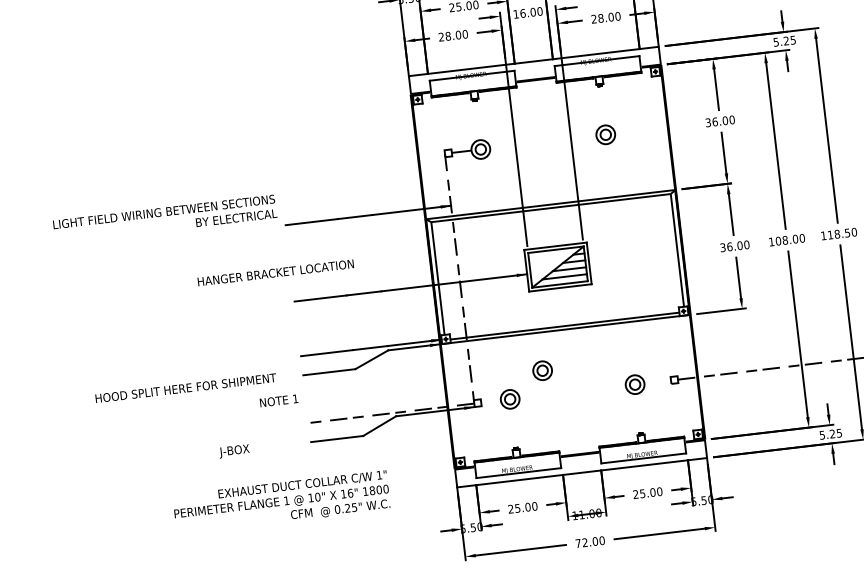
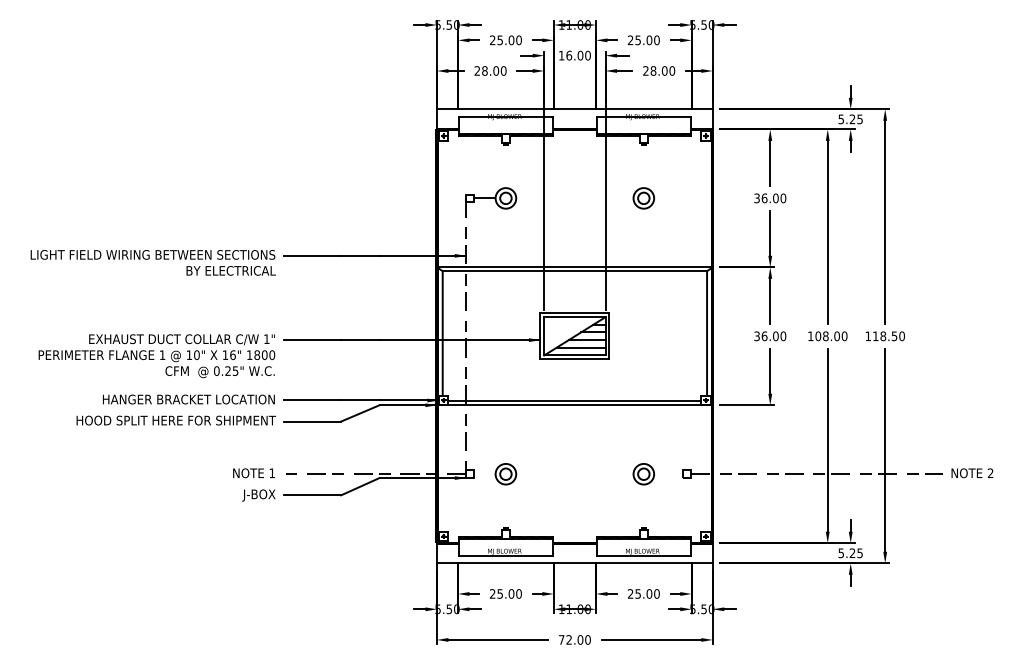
text: (164, 218) -> (152, 262), moved
text: (275, 272) -> (188, 399), moved
part: (542, 371) -> (544, 447), removed
text: (185, 388) -> (175, 420), moved
text: (278, 401) -> (253, 473), moved
text: (234, 451) -> (258, 495), moved
text: (281, 502) -> (156, 356), moved

